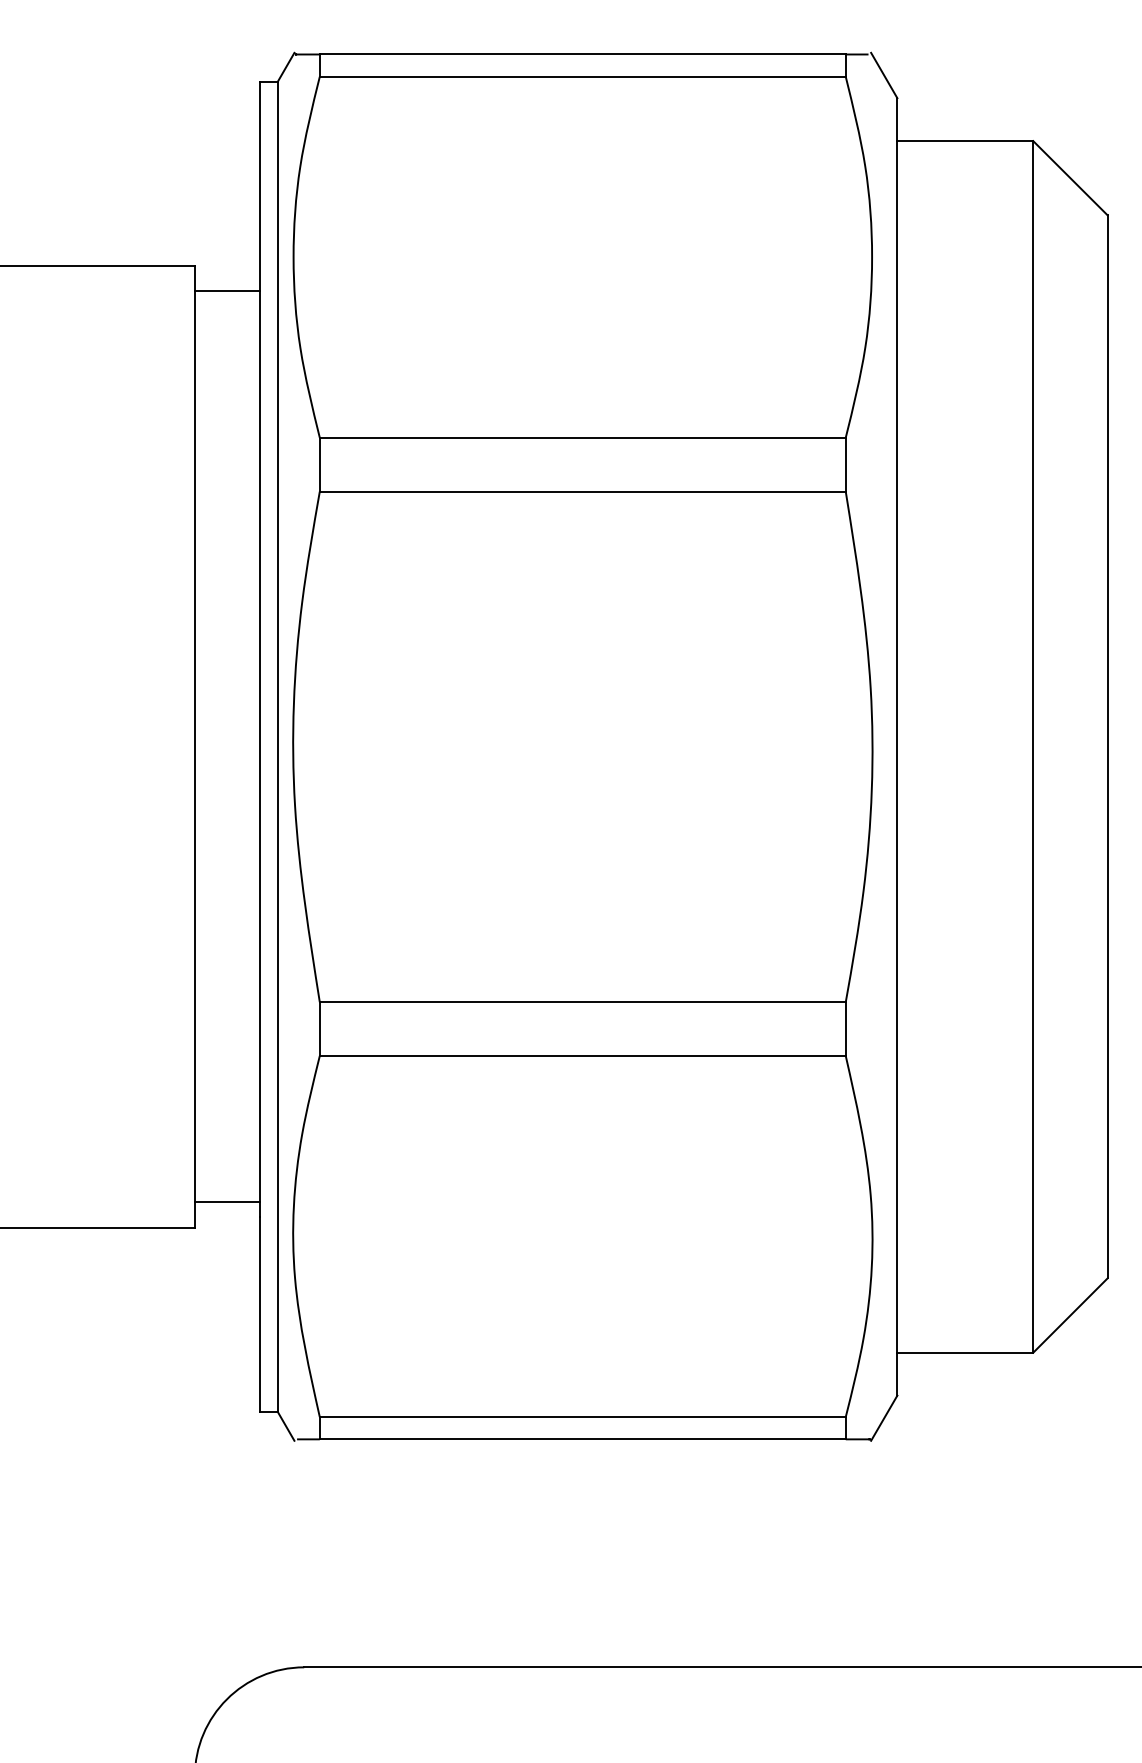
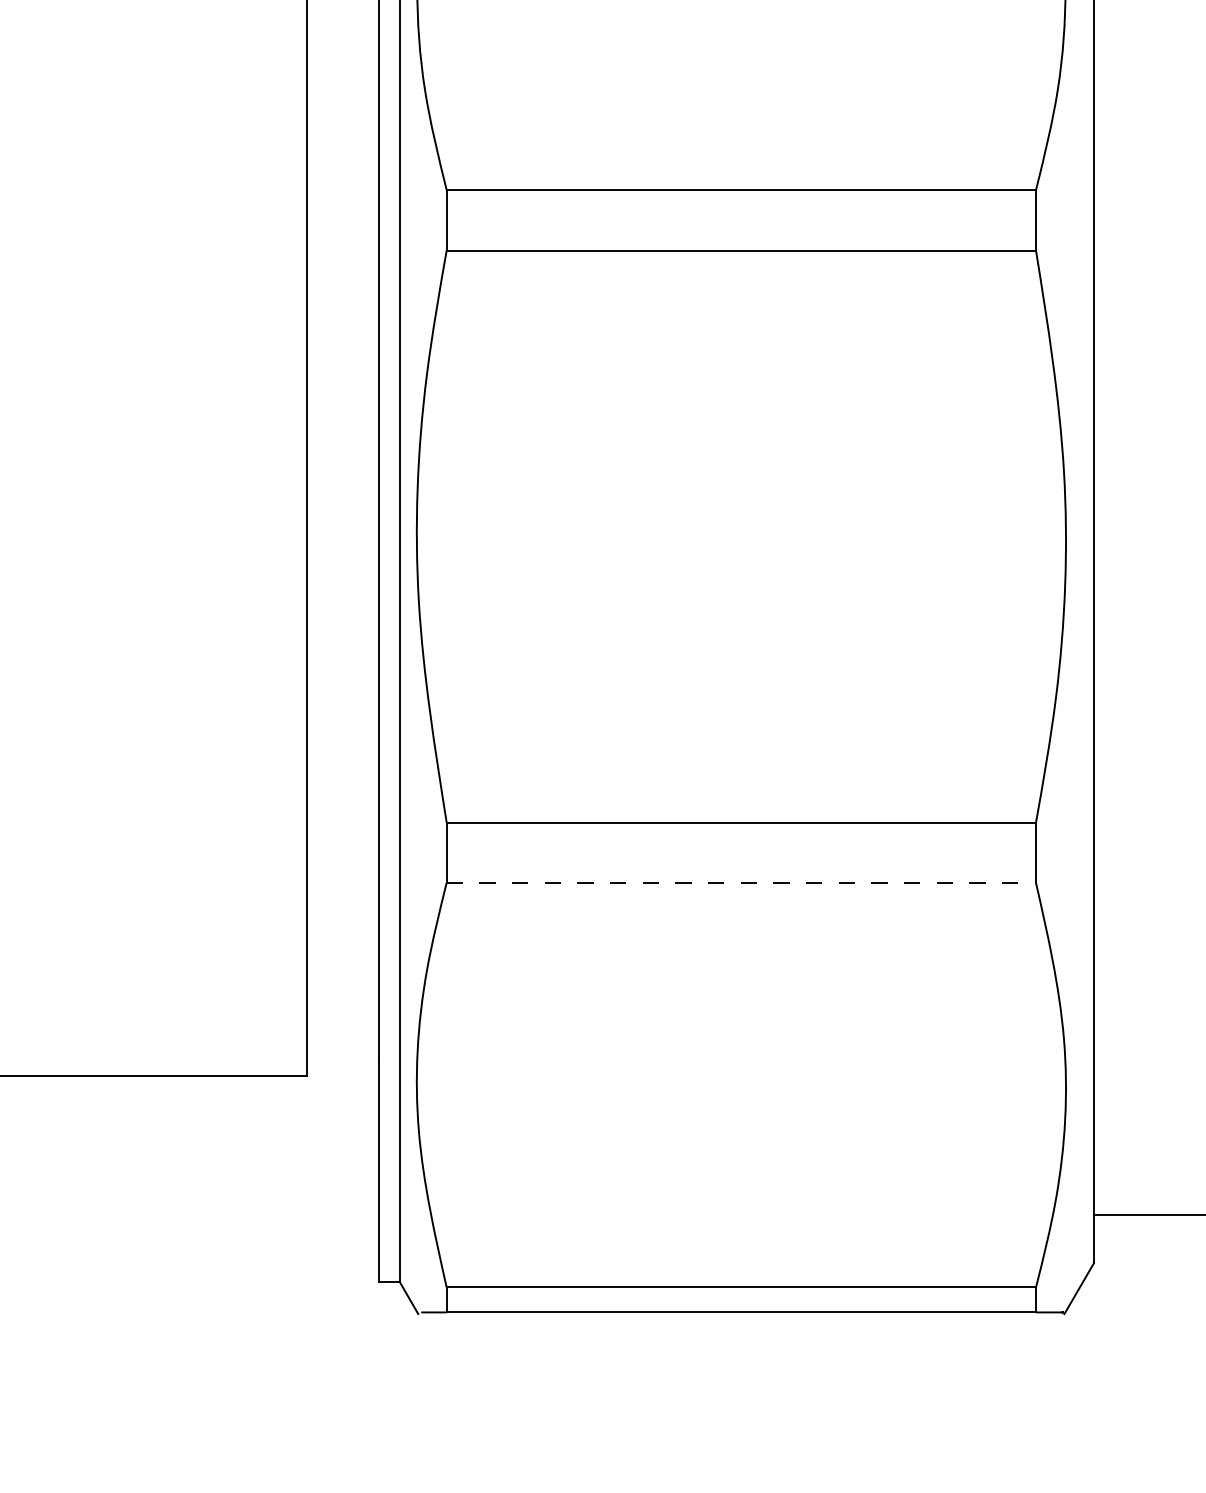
line: (226, 291) -> (342, 26), removed
line: (582, 1055) -> (741, 882), solid -> dashed
line: (226, 1202) -> (342, 1047), removed

